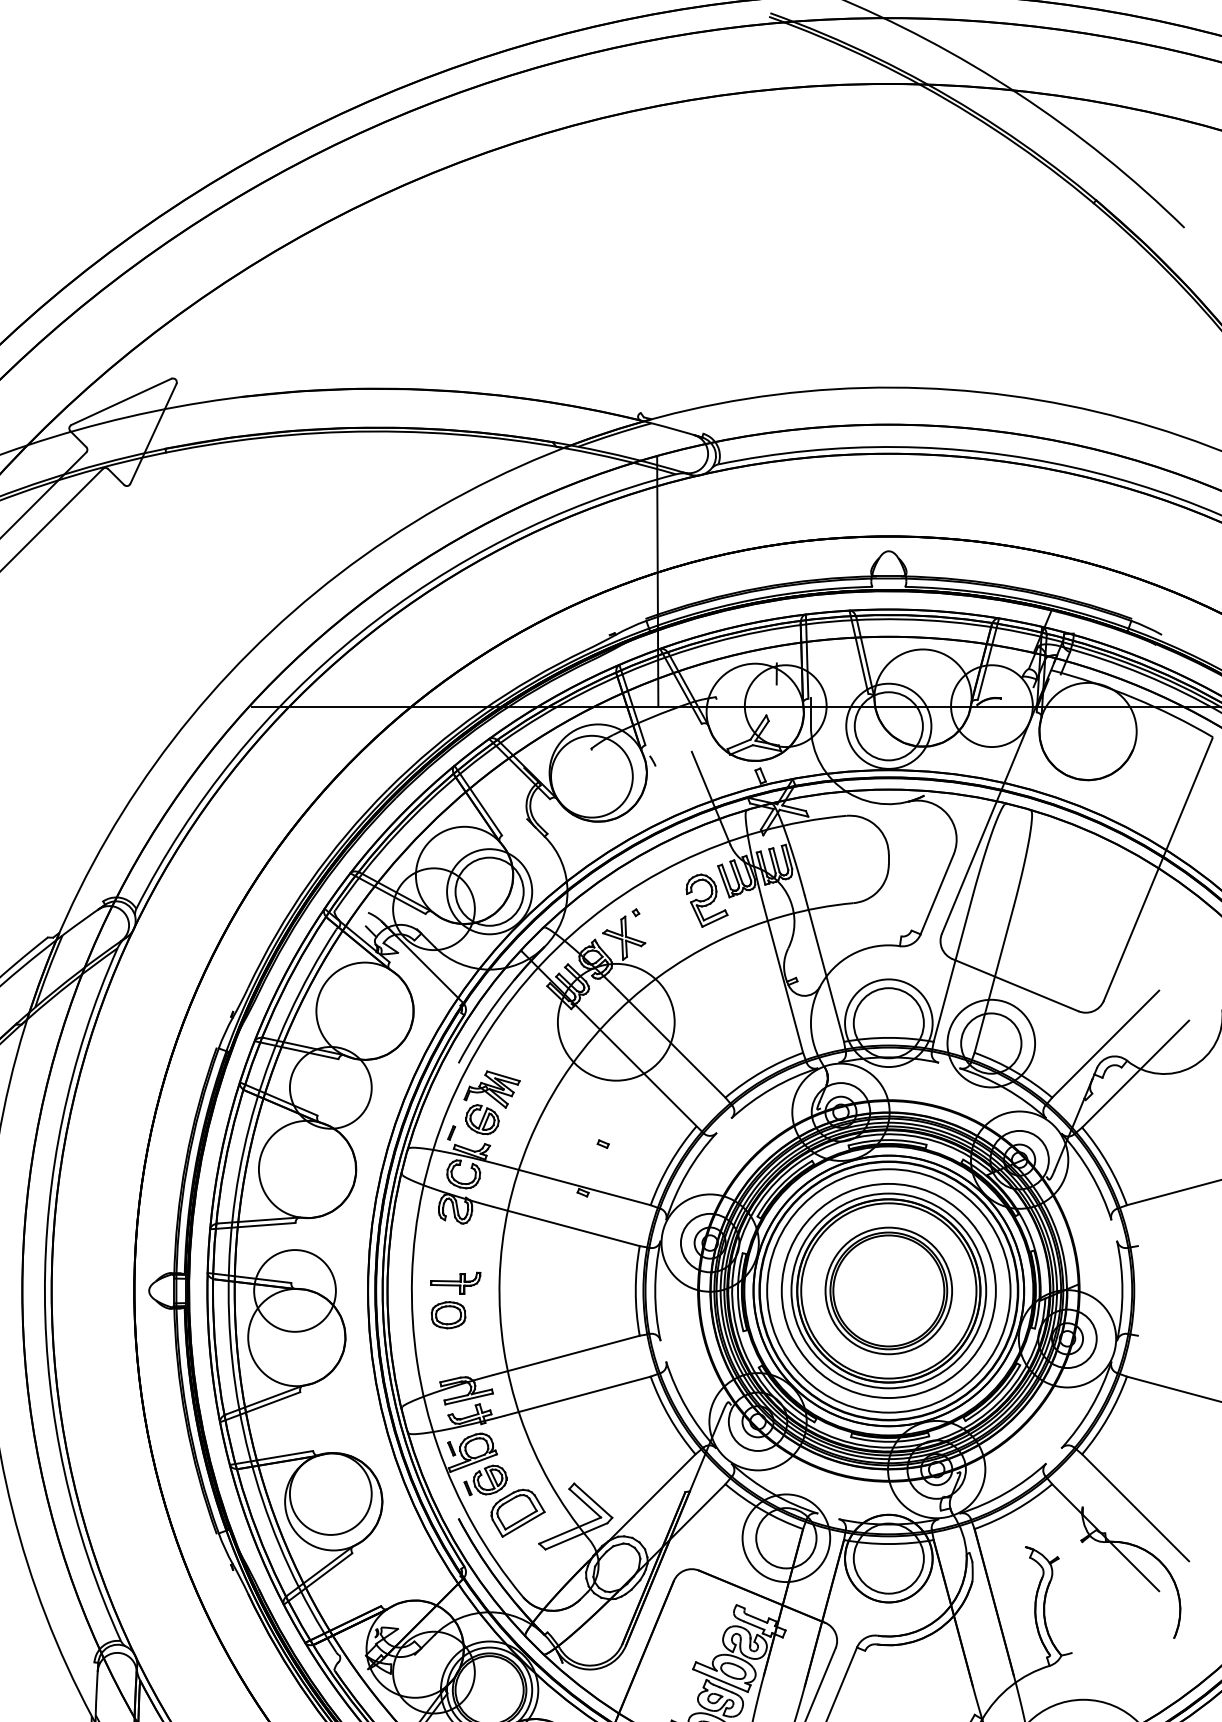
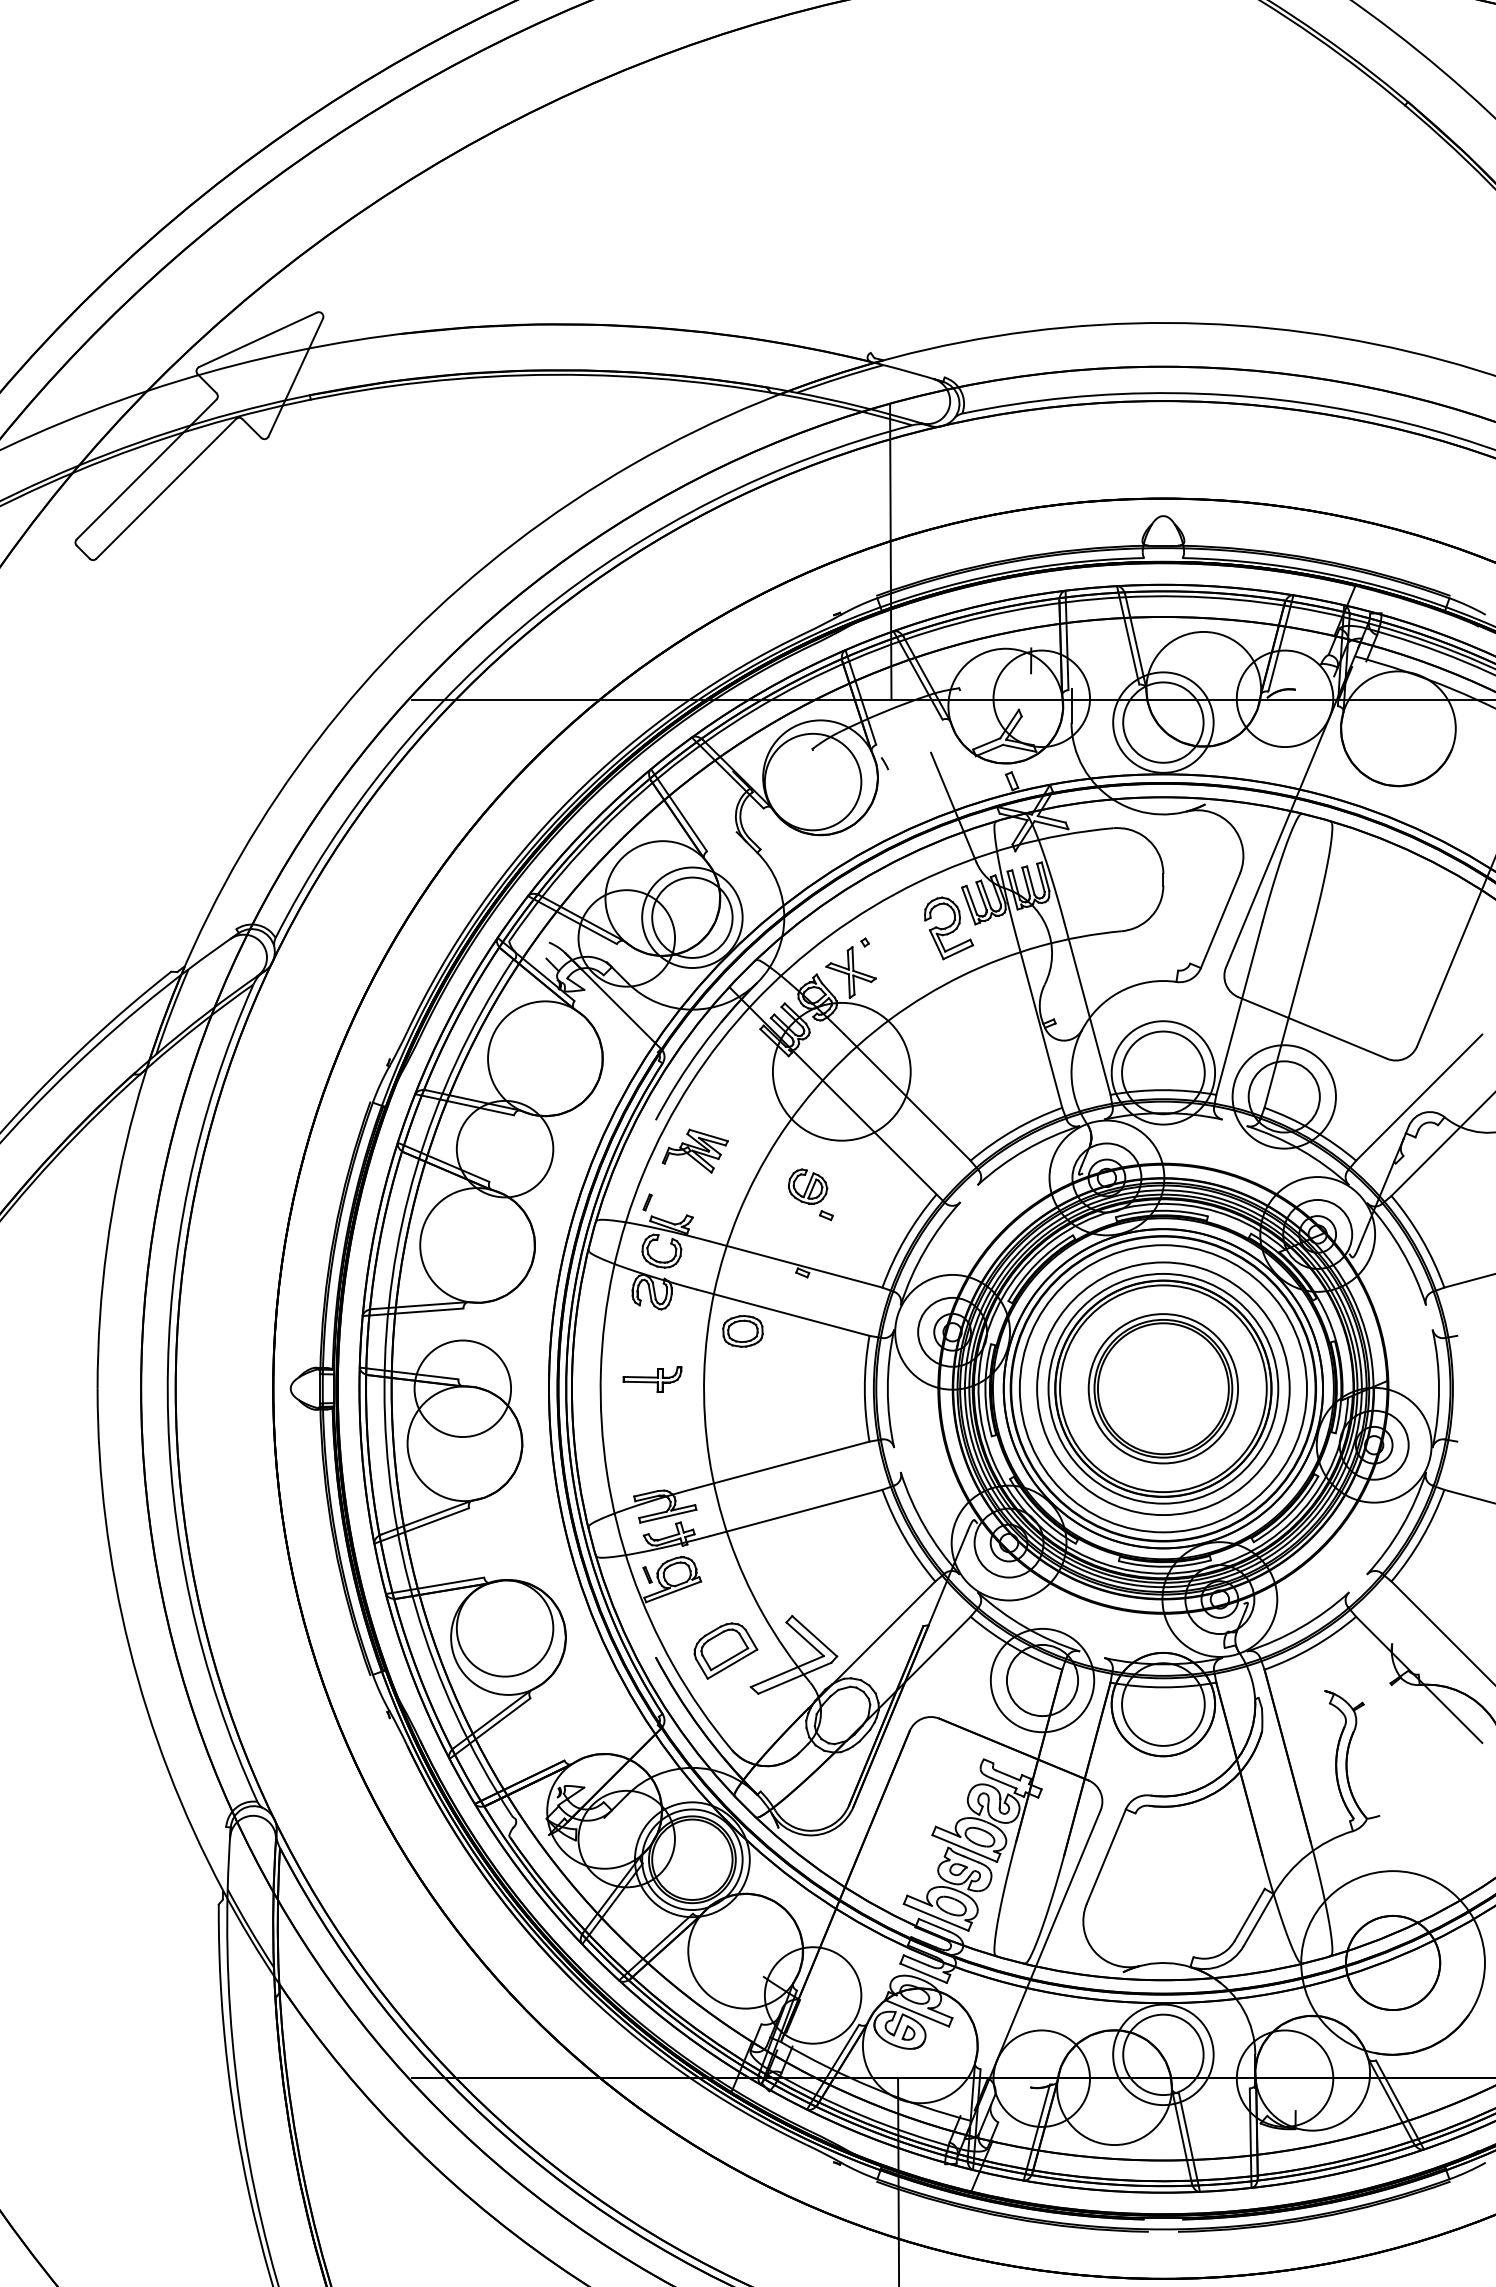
part: (482, 1119) -> (807, 1186), moved
part: (448, 1315) -> (742, 1331), moved
part: (485, 1480) -> (687, 1612), removed

